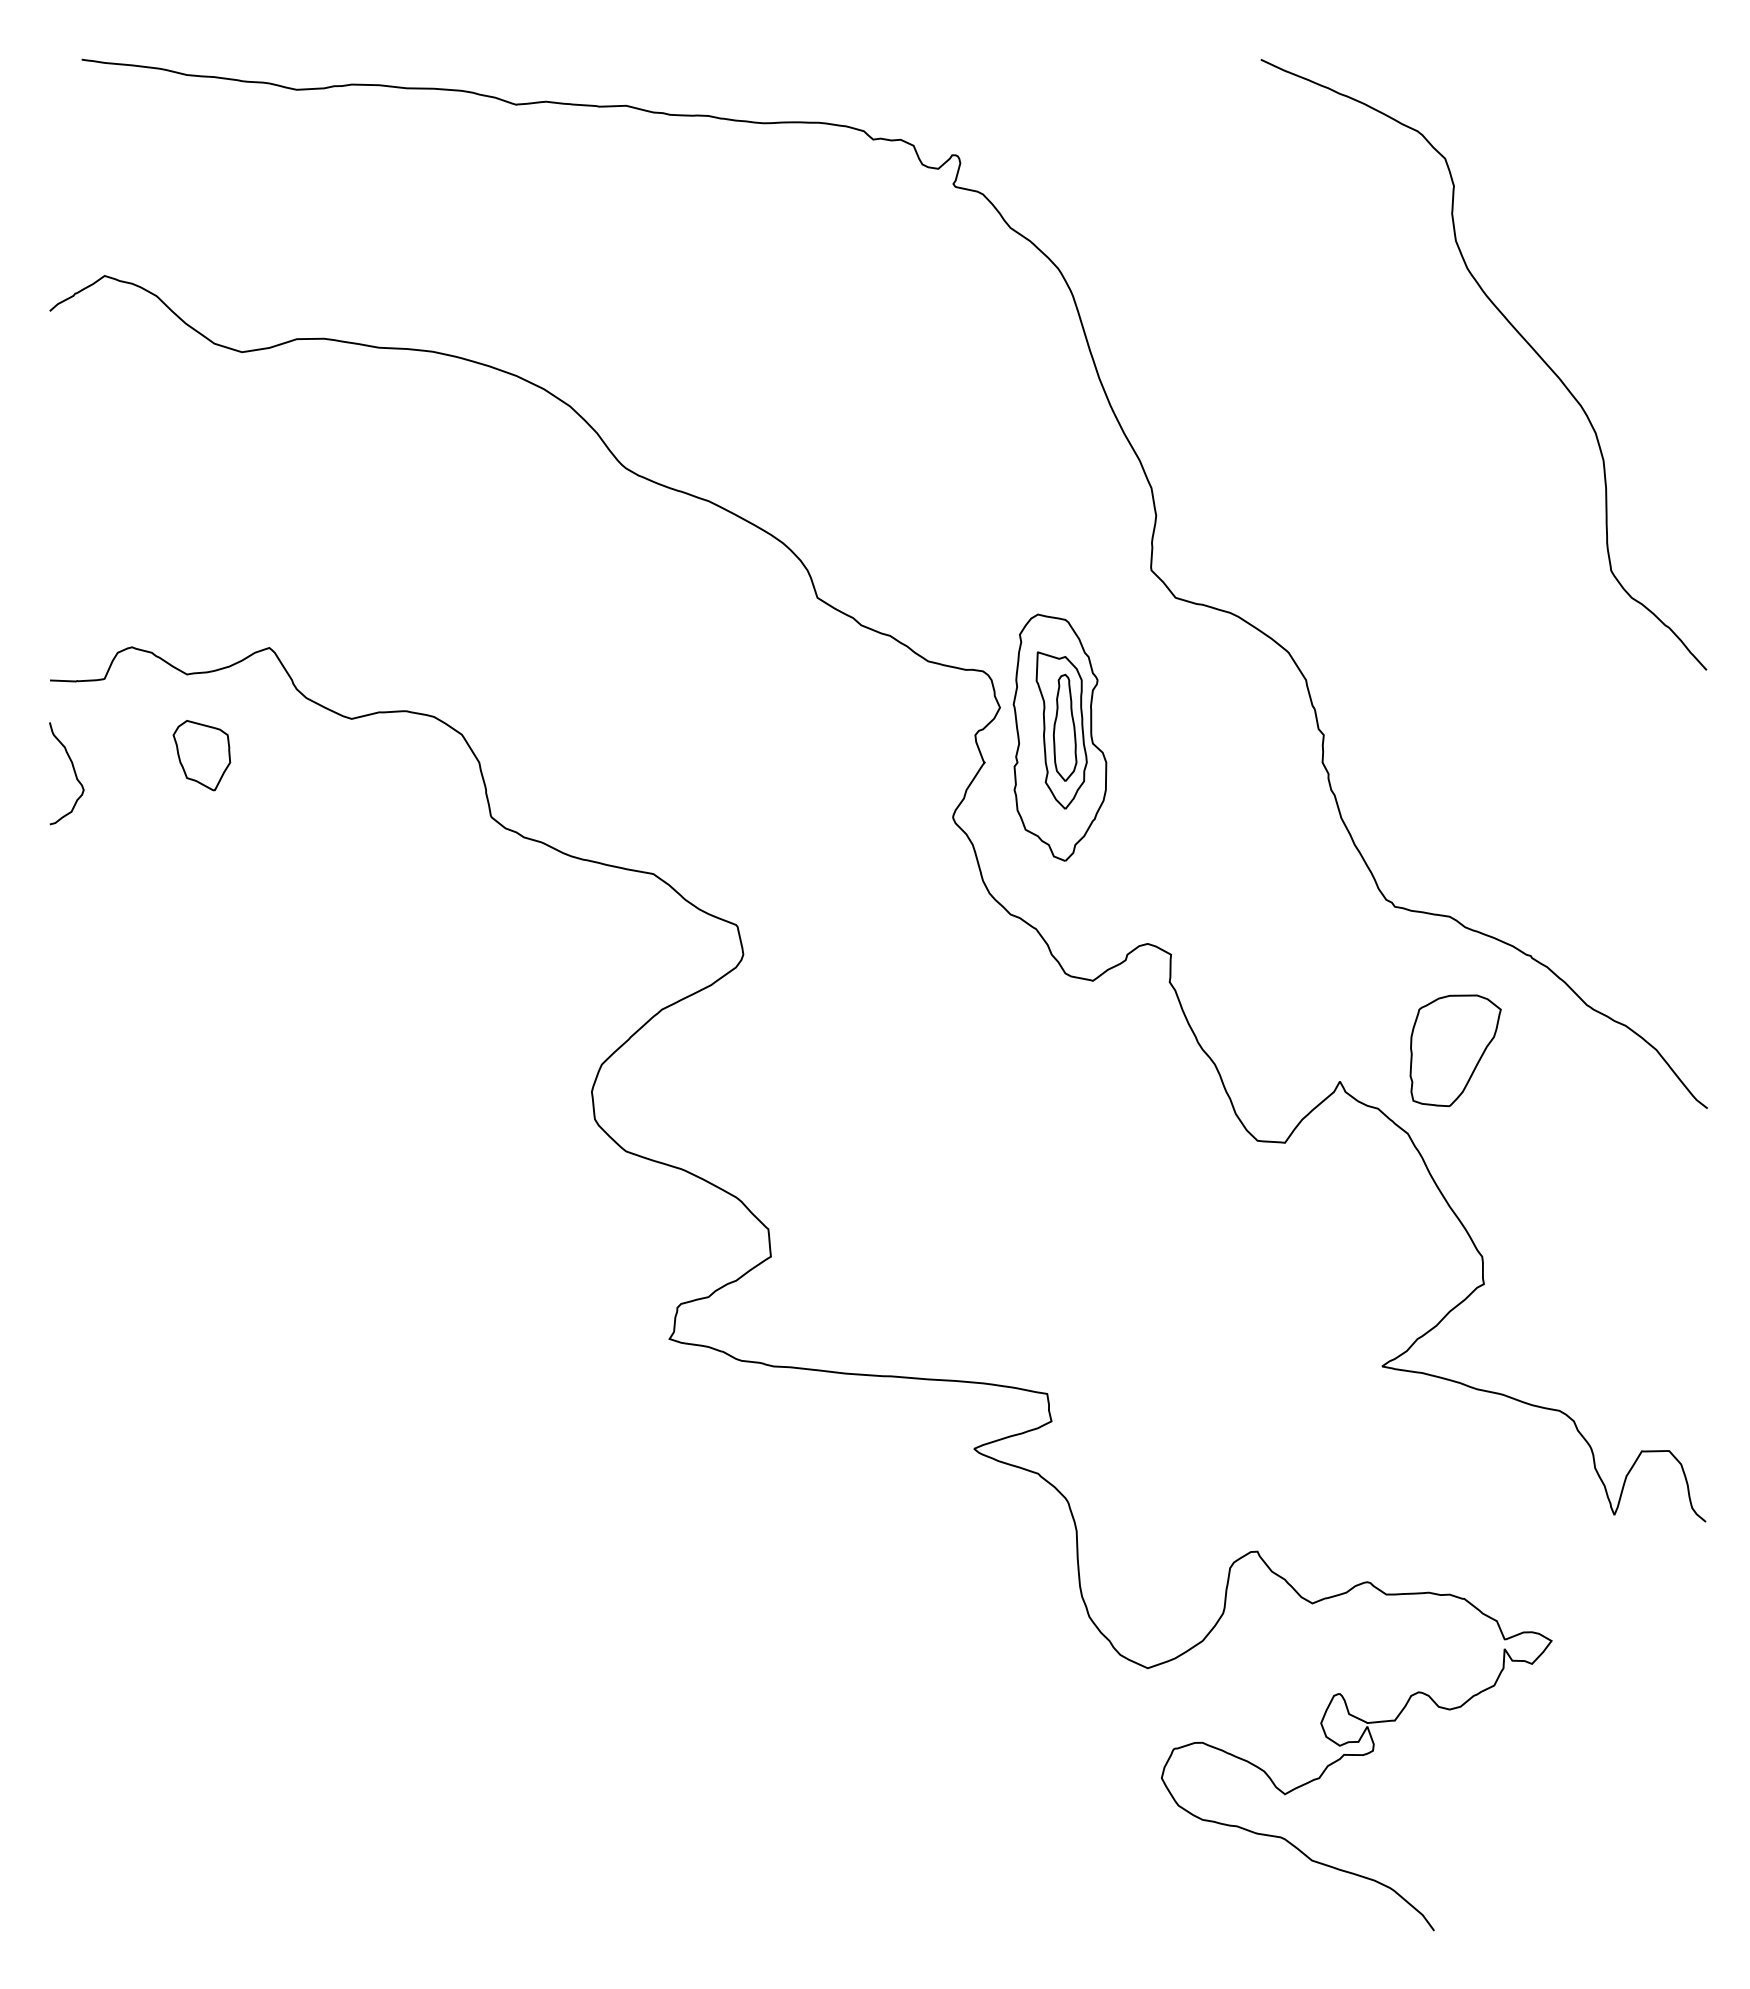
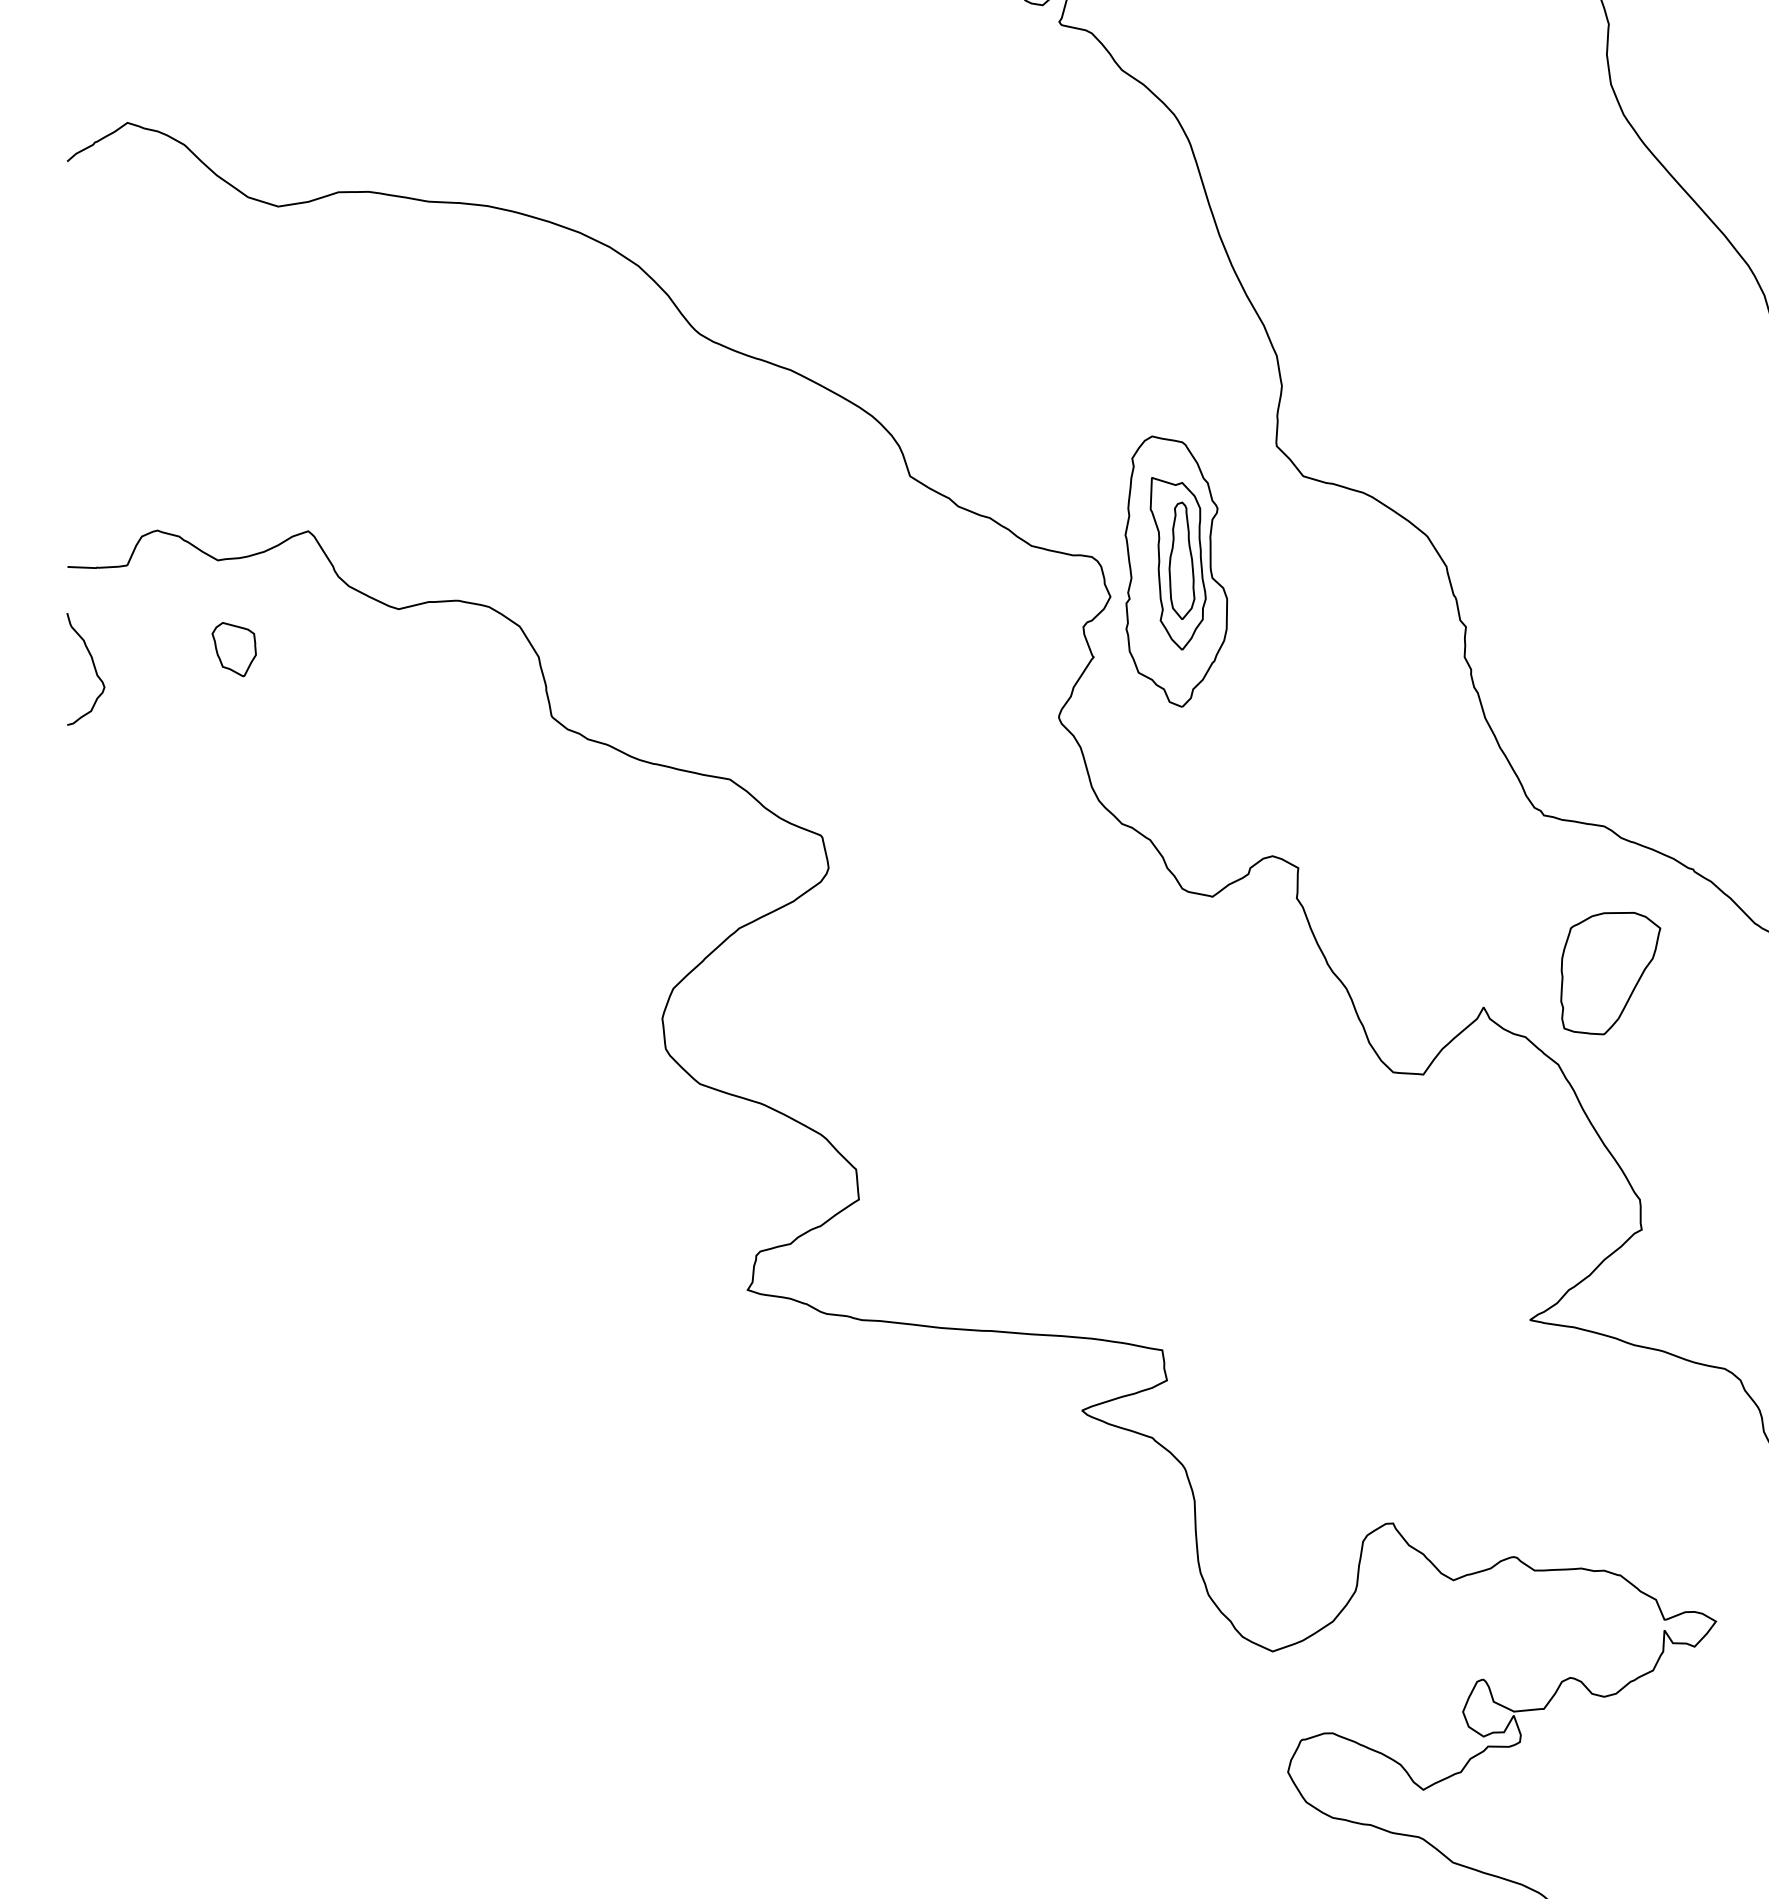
part: (1059, 737) -> (1175, 571), moved
part: (201, 755) -> (233, 649), size x0.7

